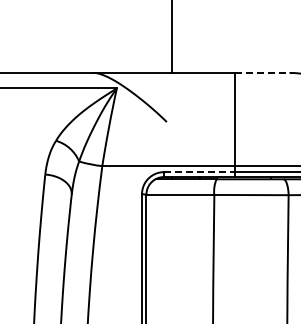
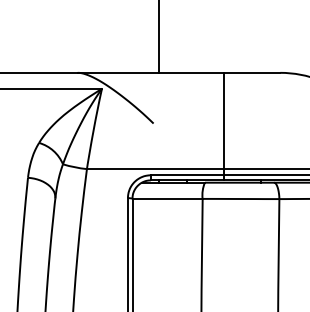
line: (262, 72) -> (252, 72), dashed -> solid
line: (200, 172) -> (188, 175), dashed -> solid

